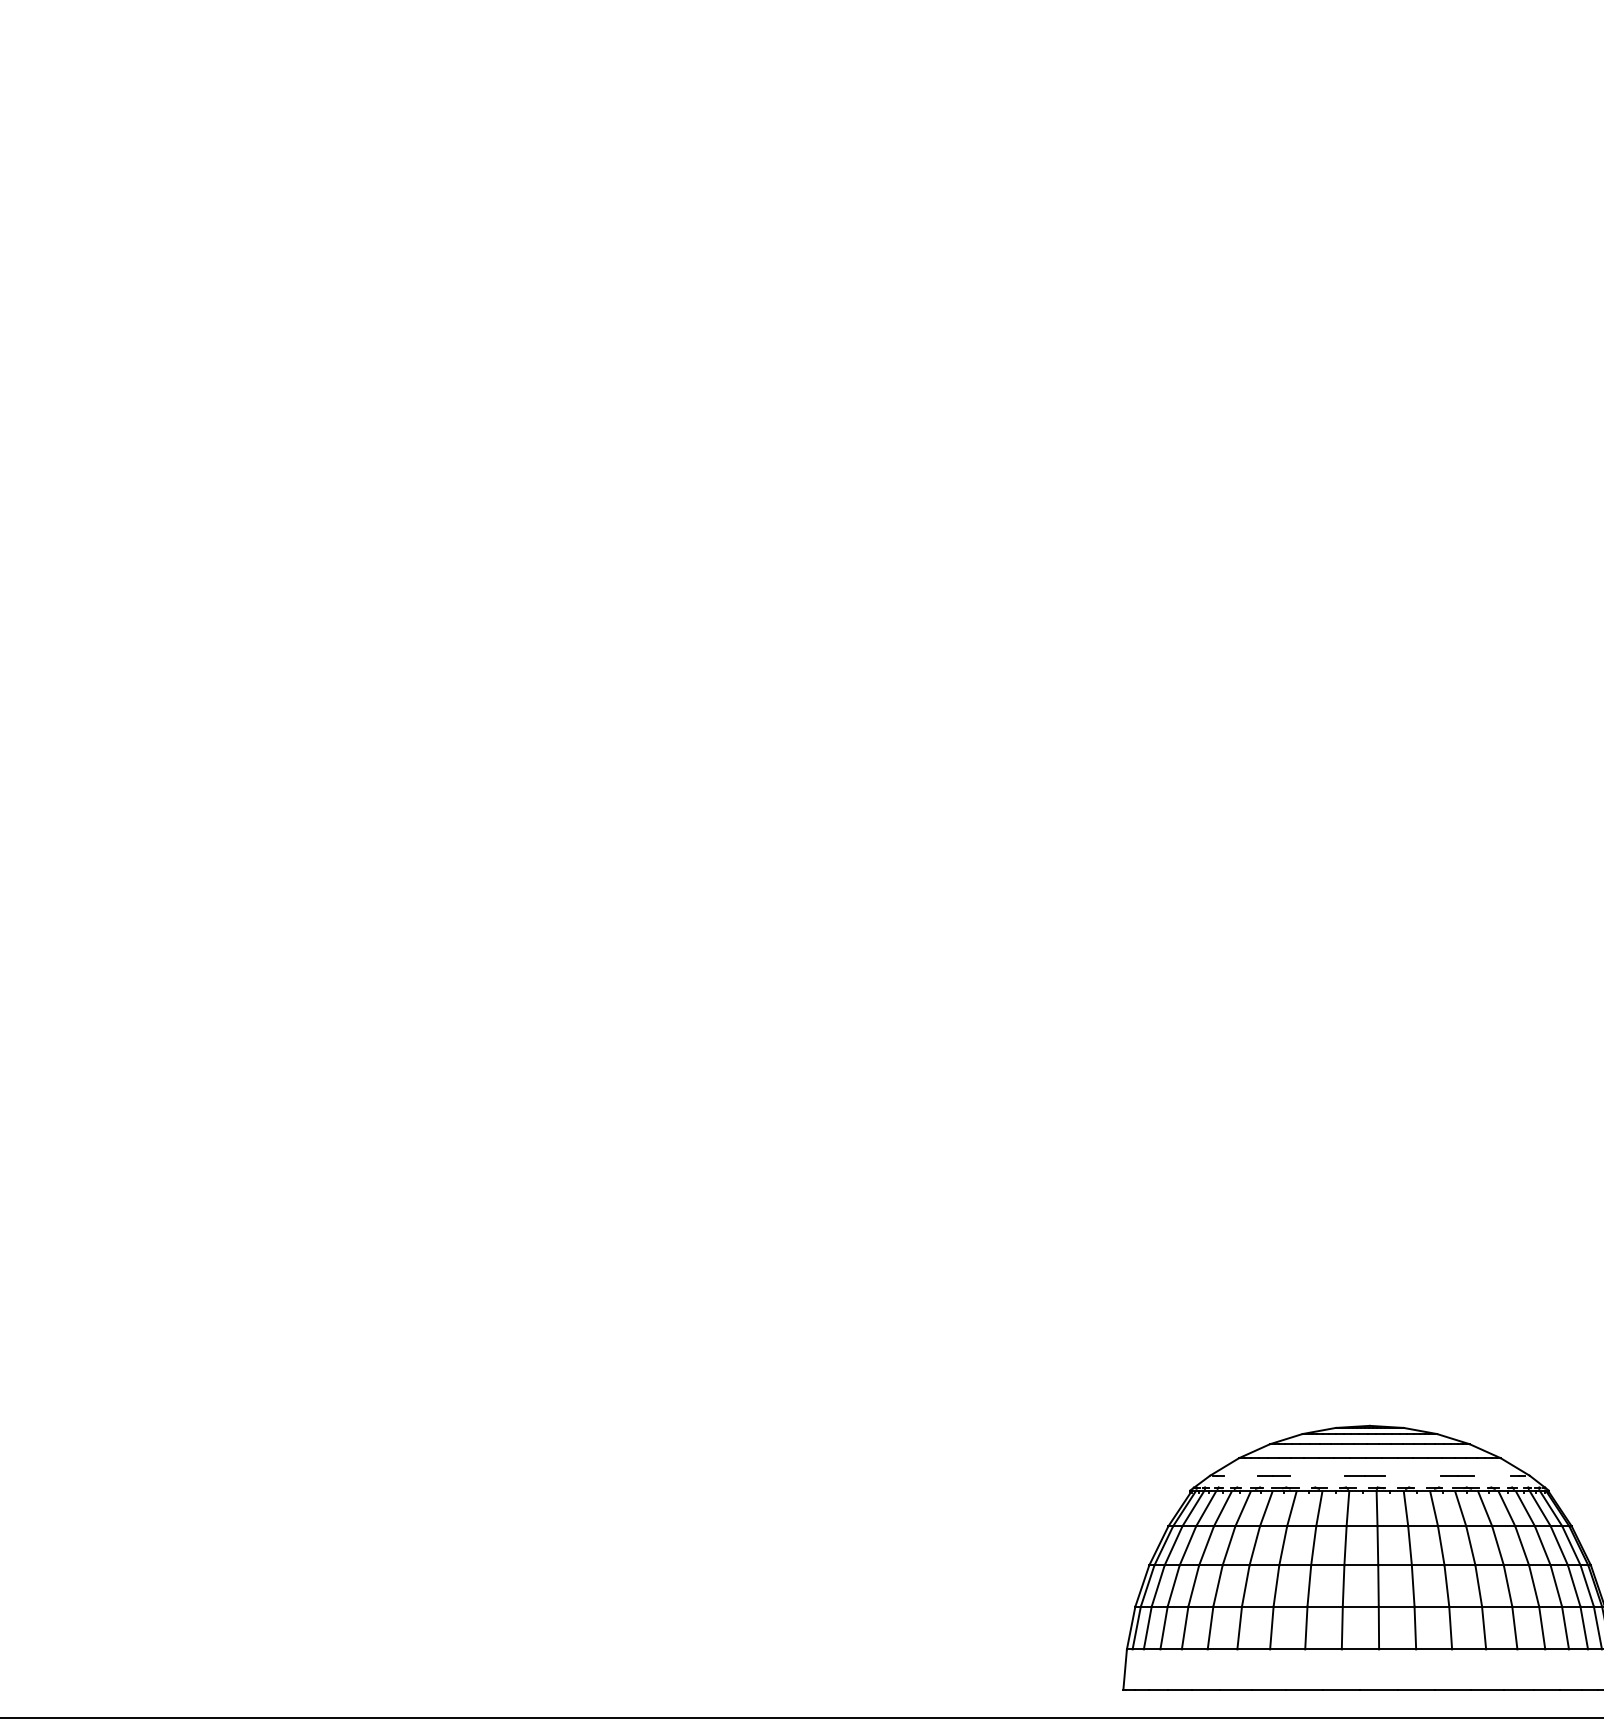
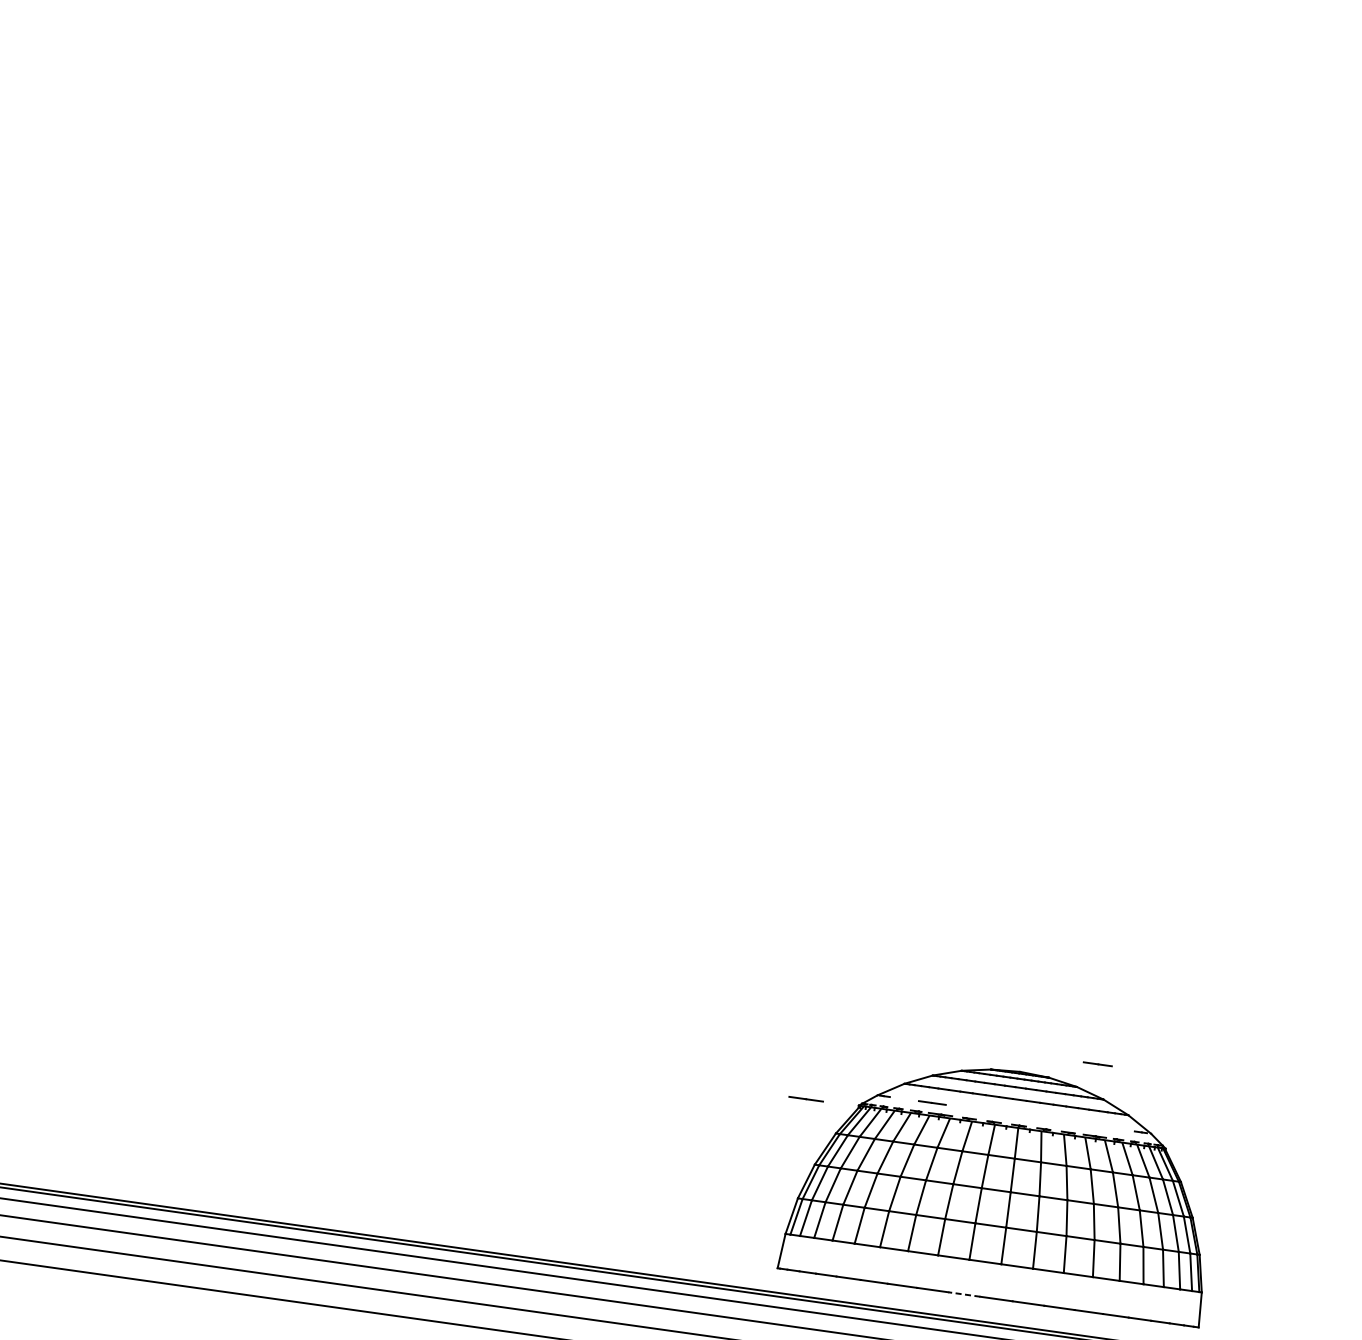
line: (1364, 1475) -> (805, 1099), moved
line: (1457, 1475) -> (1097, 1064), moved
line: (1341, 1690) -> (964, 1294), solid -> dashed

